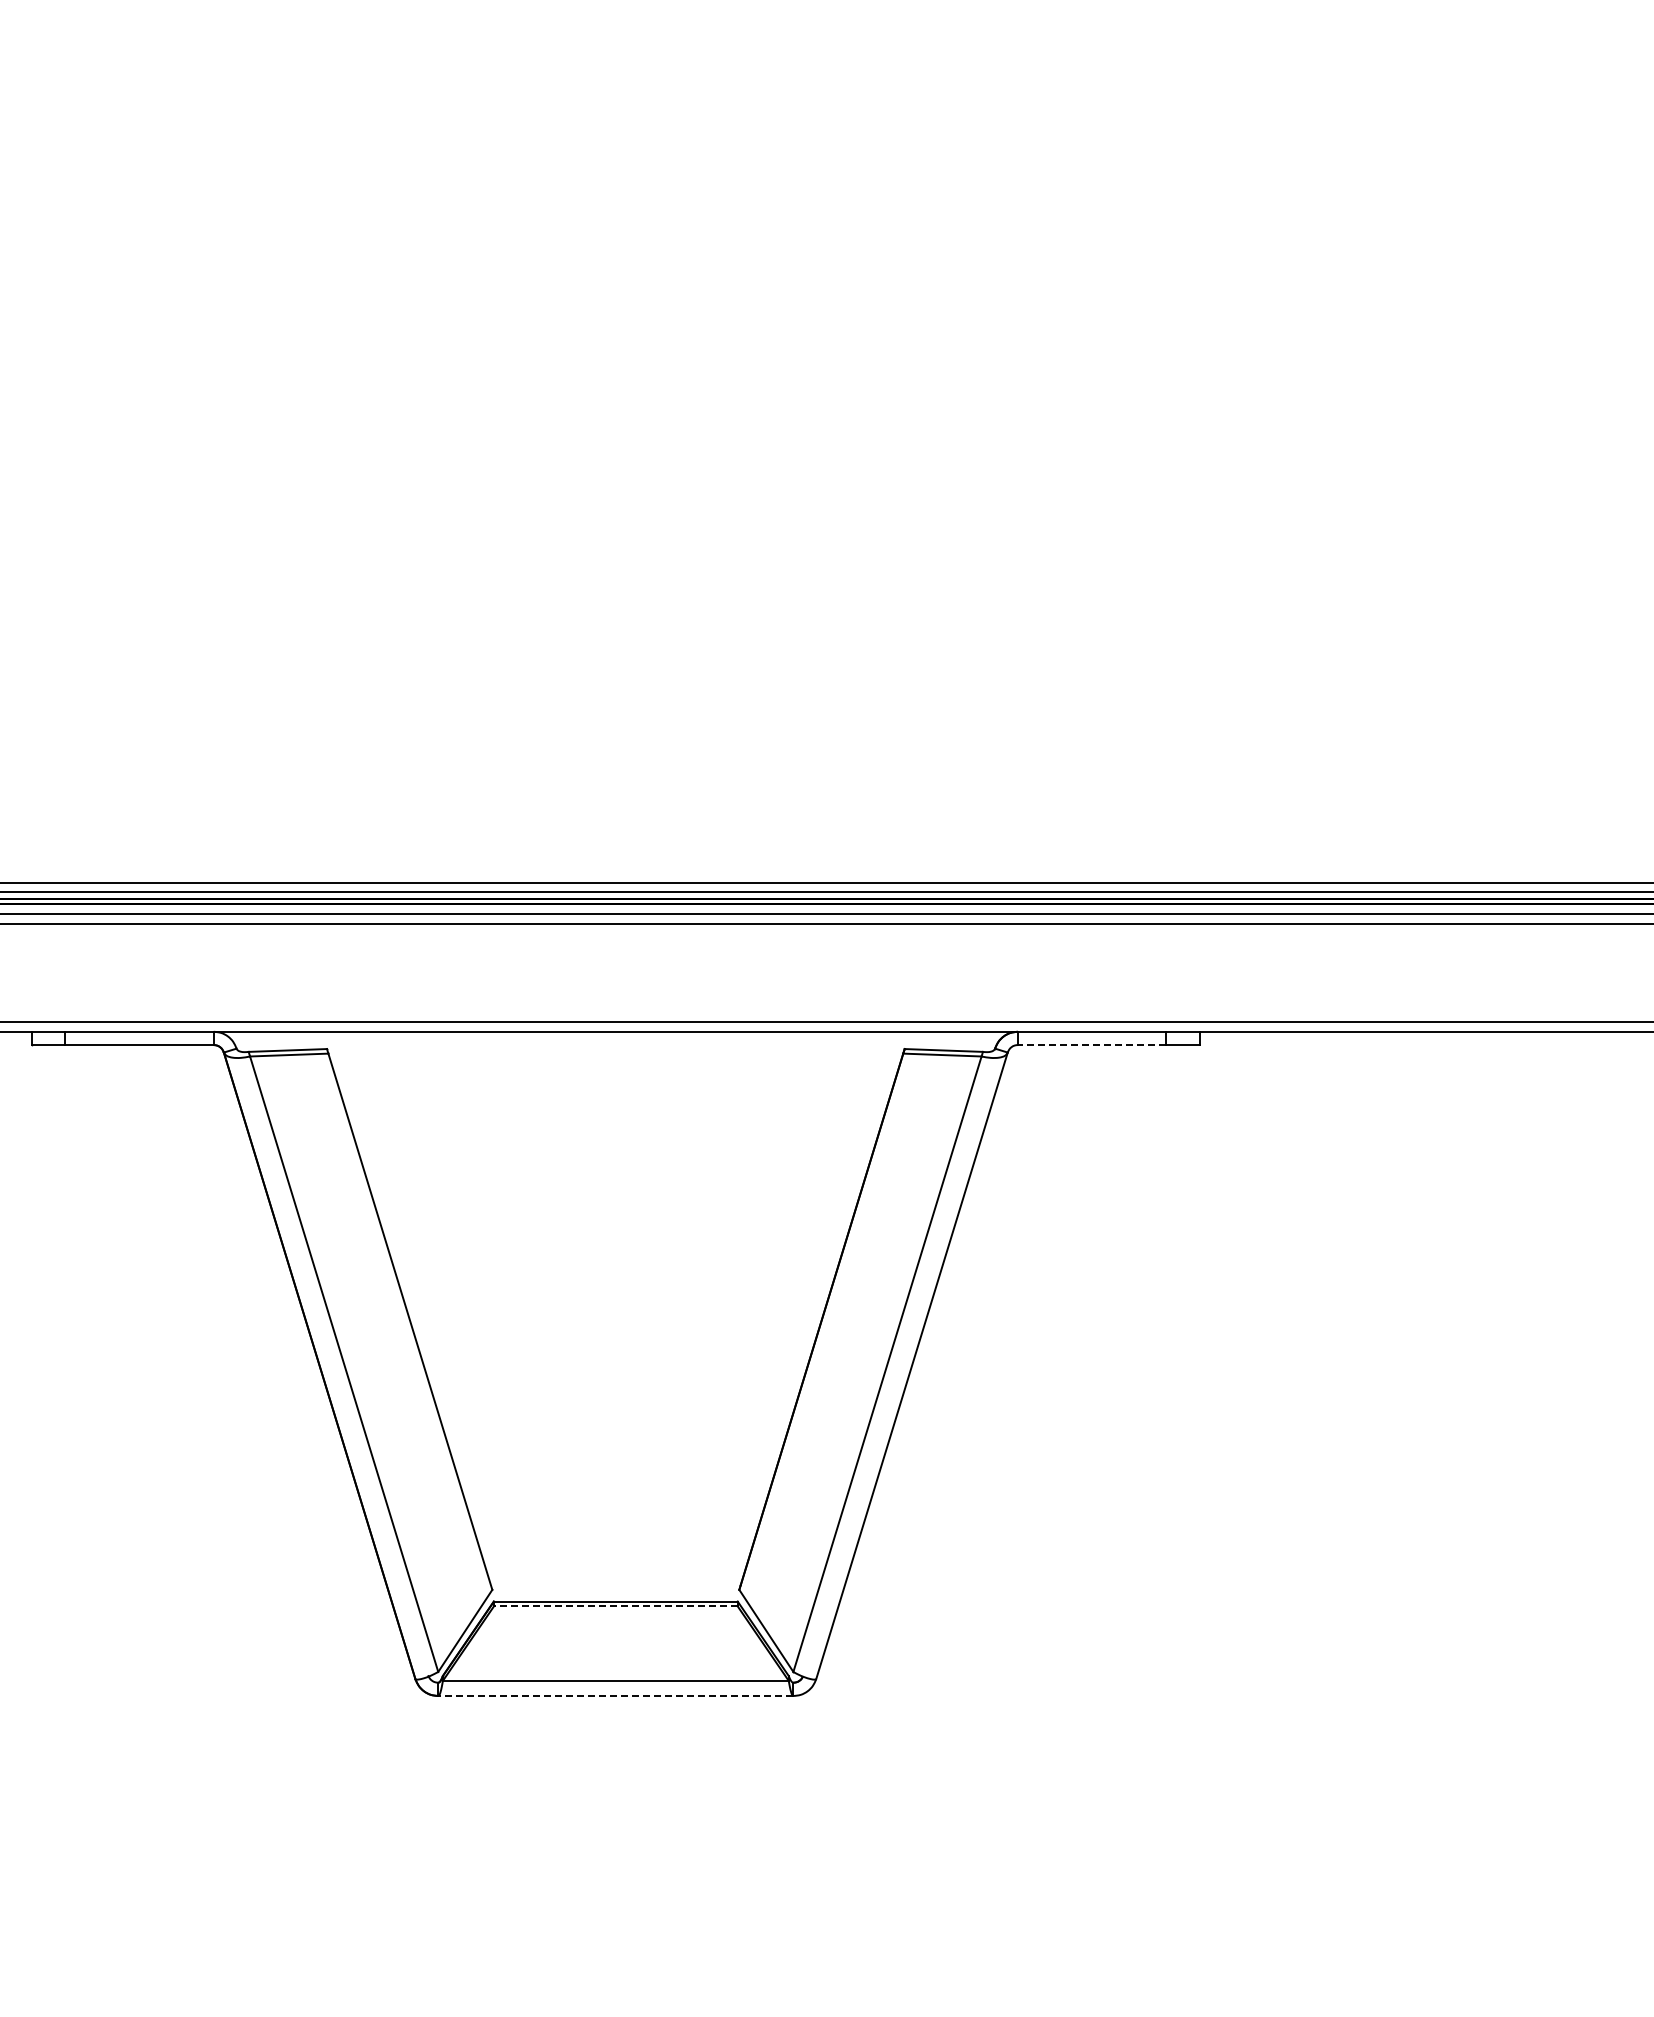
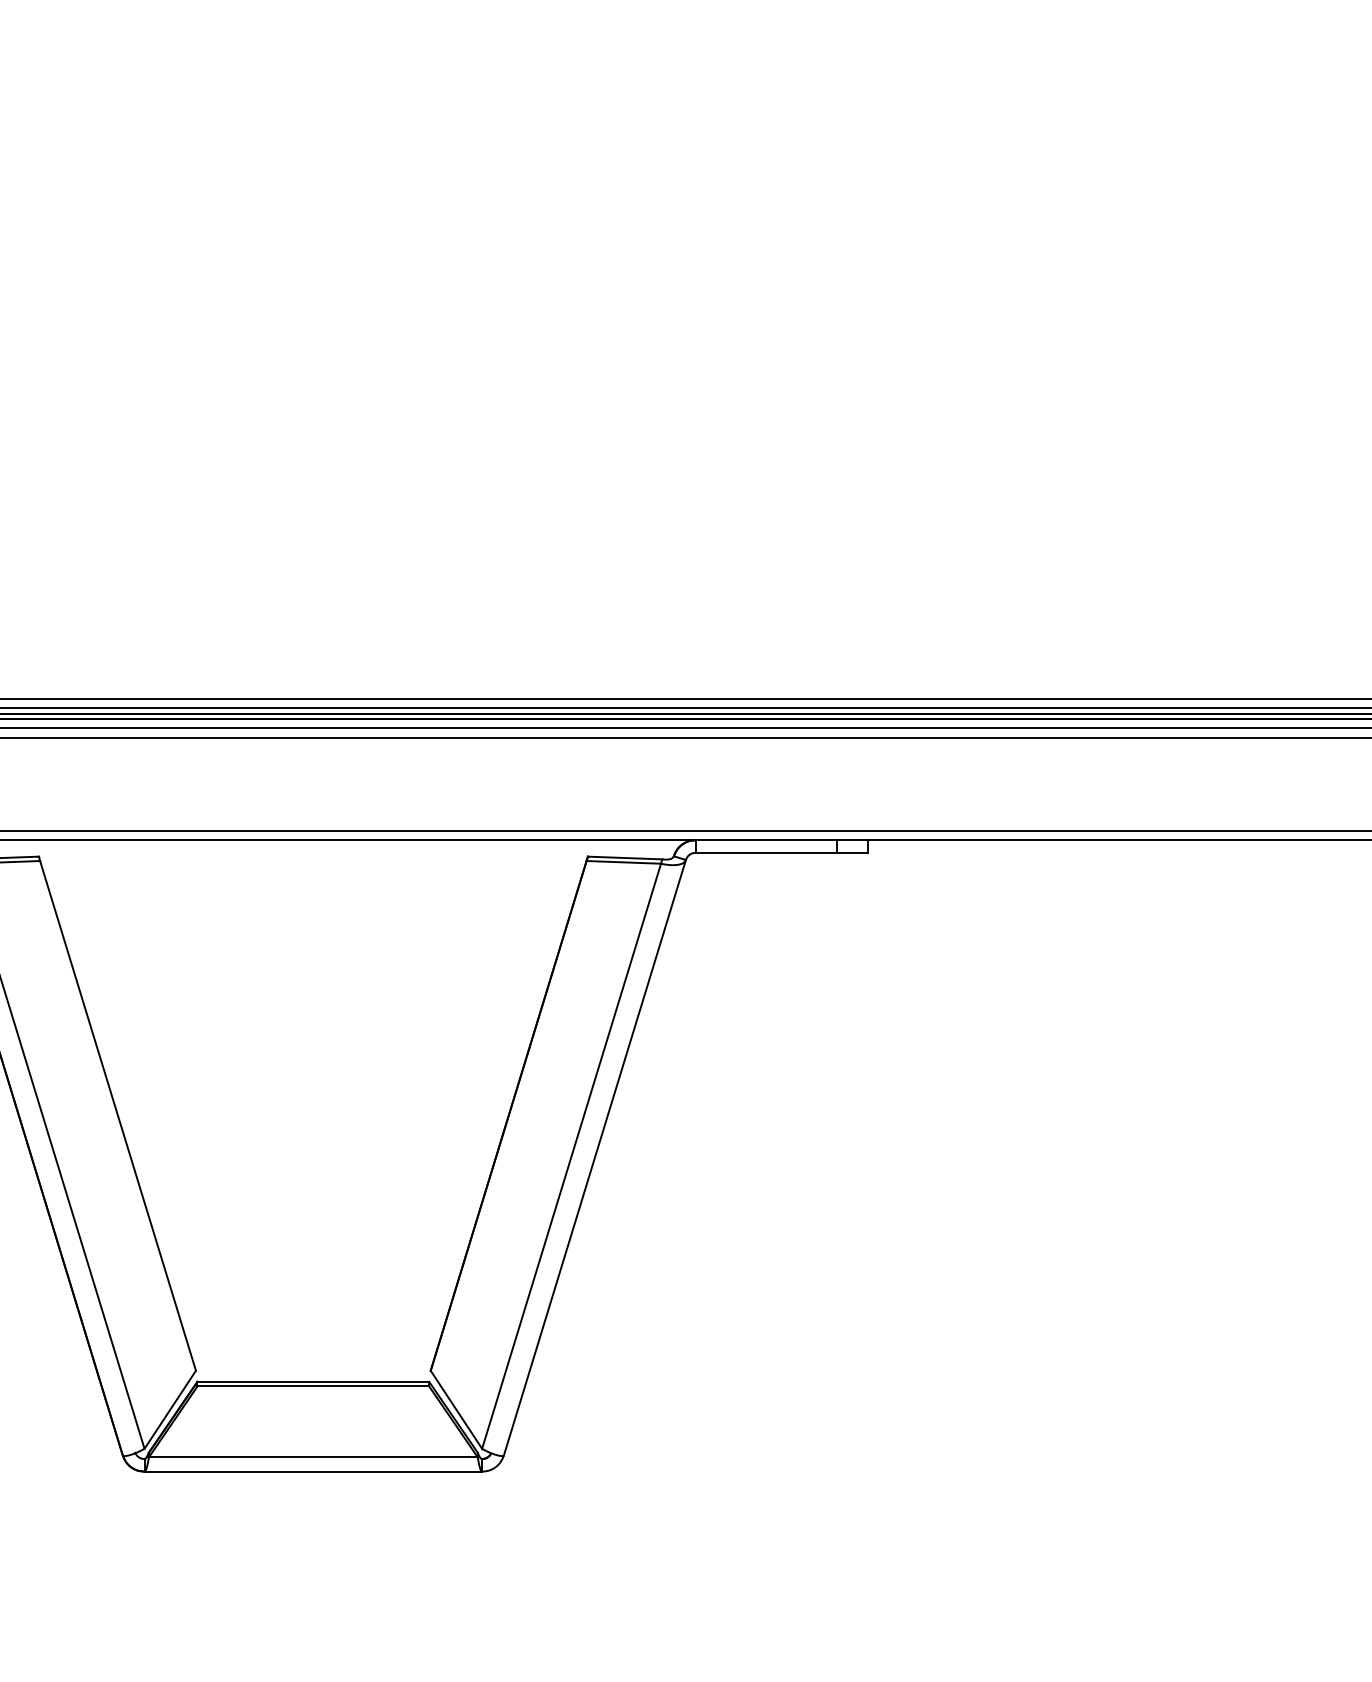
line: (1091, 1045) -> (765, 853), dashed -> solid
line: (615, 1606) -> (313, 1386), dashed -> solid
line: (615, 1696) -> (313, 1472), dashed -> solid

